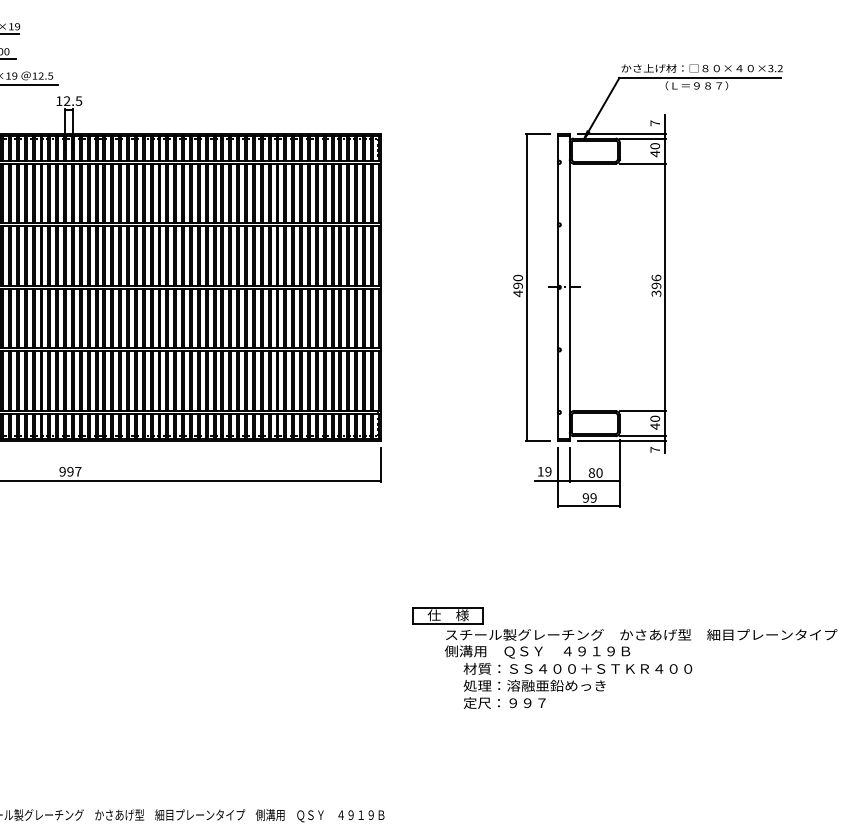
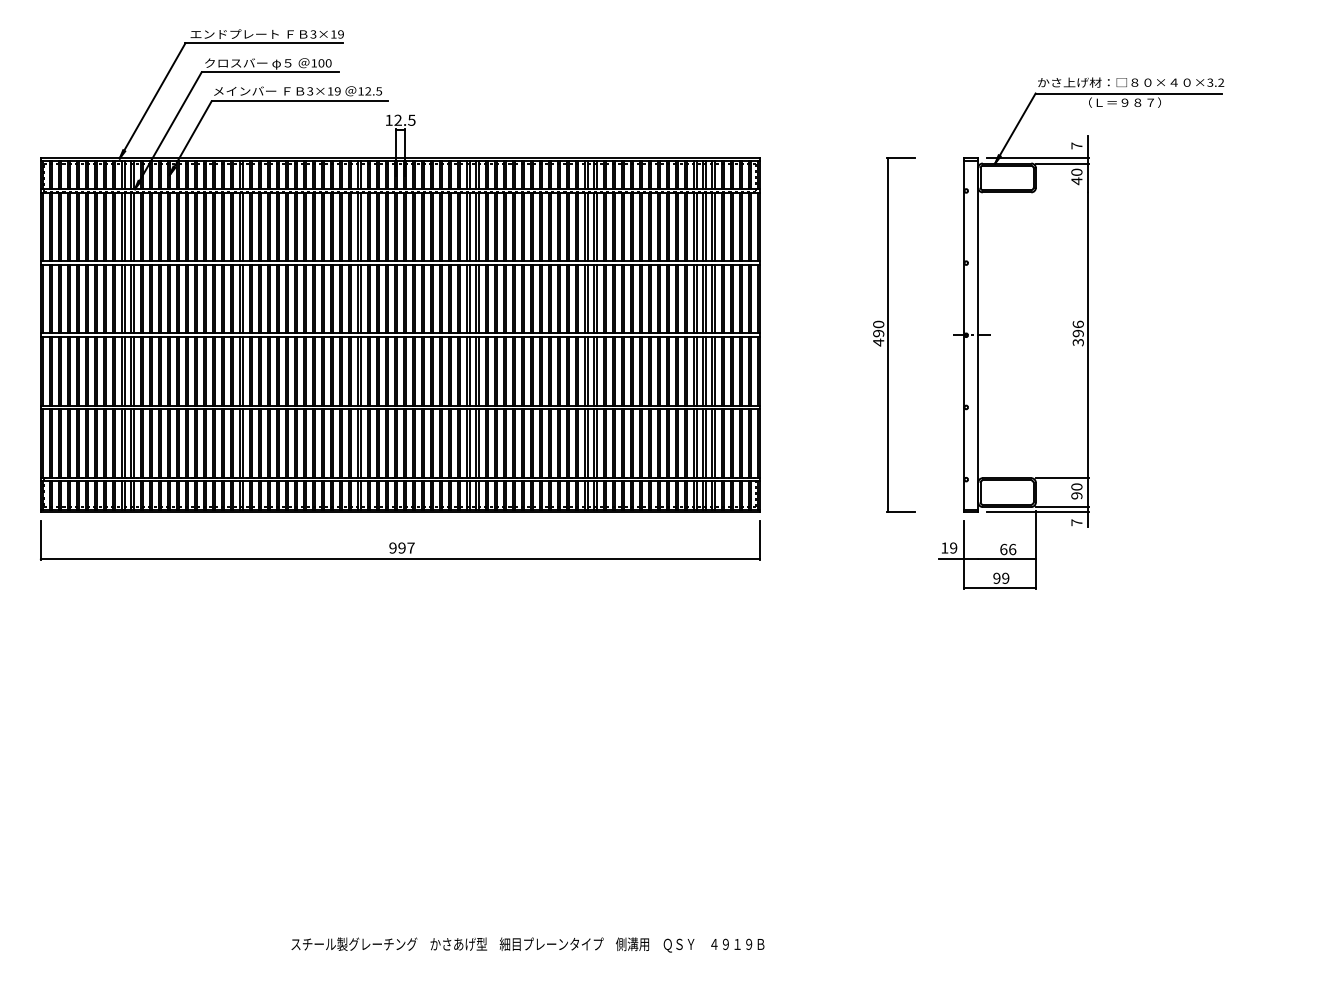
line: (642, 163) -> (1062, 192), removed
part: (531, 286) -> (894, 334), moved
text: (654, 426) -> (1076, 495), 40 -> 90
line: (569, 465) -> (978, 540), removed
text: (595, 473) -> (1008, 549), 80 -> 66
part: (624, 657) -> (1041, 762), removed

